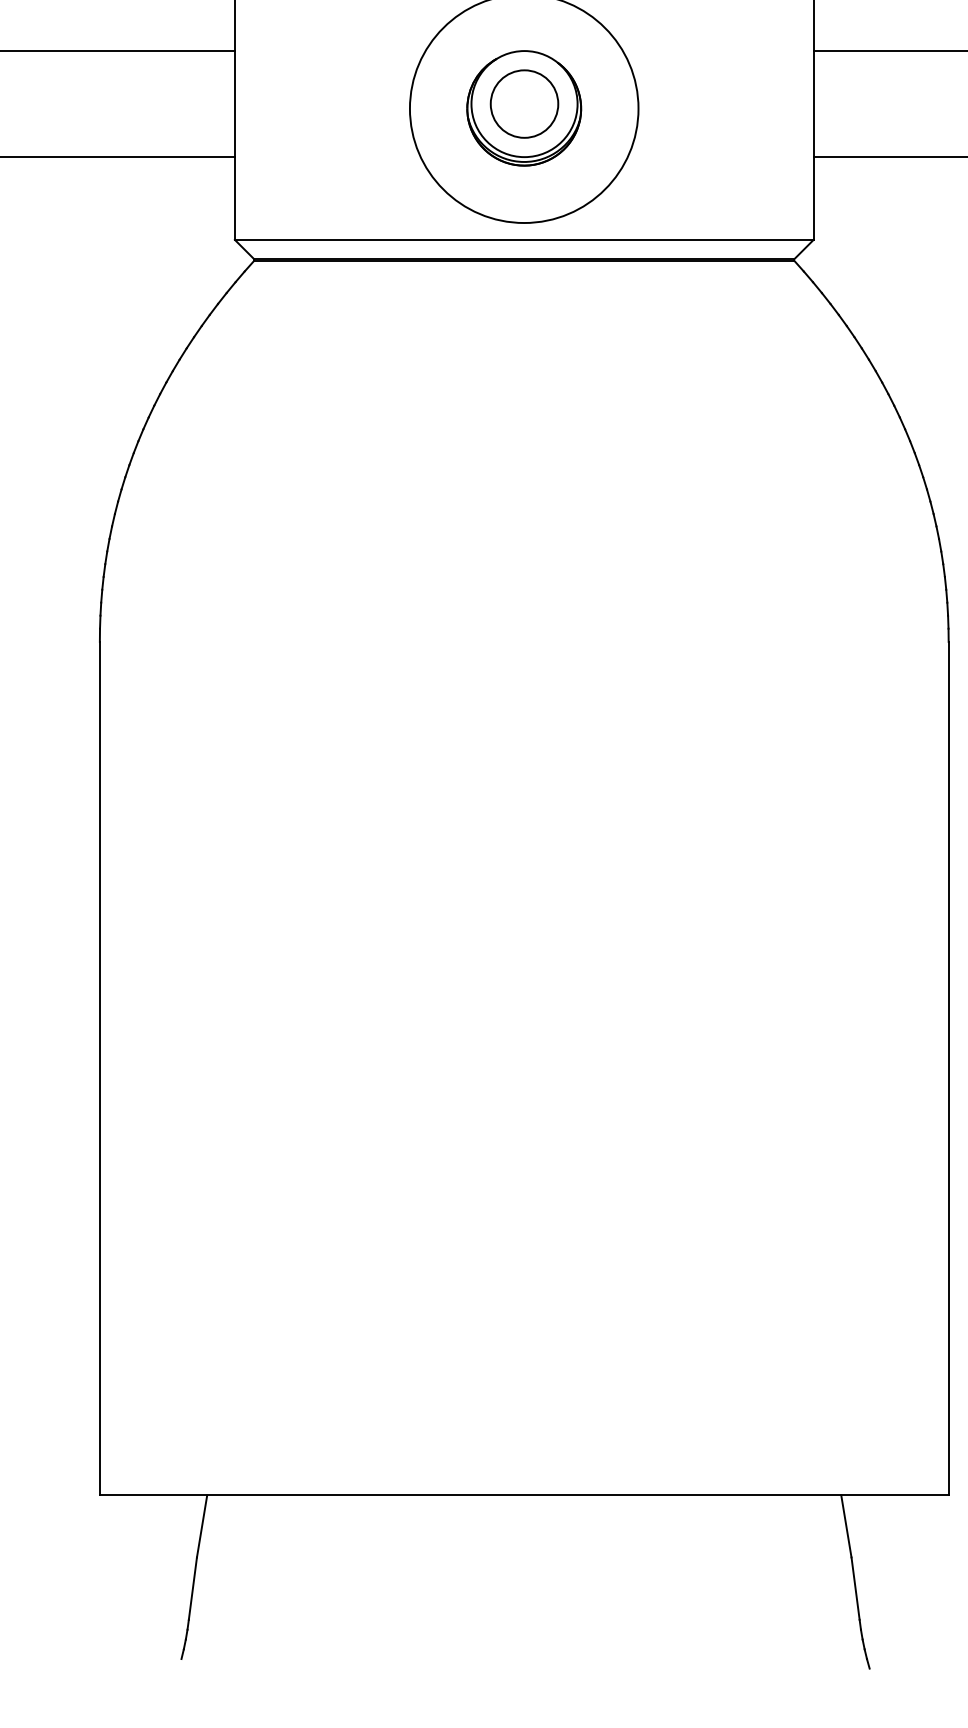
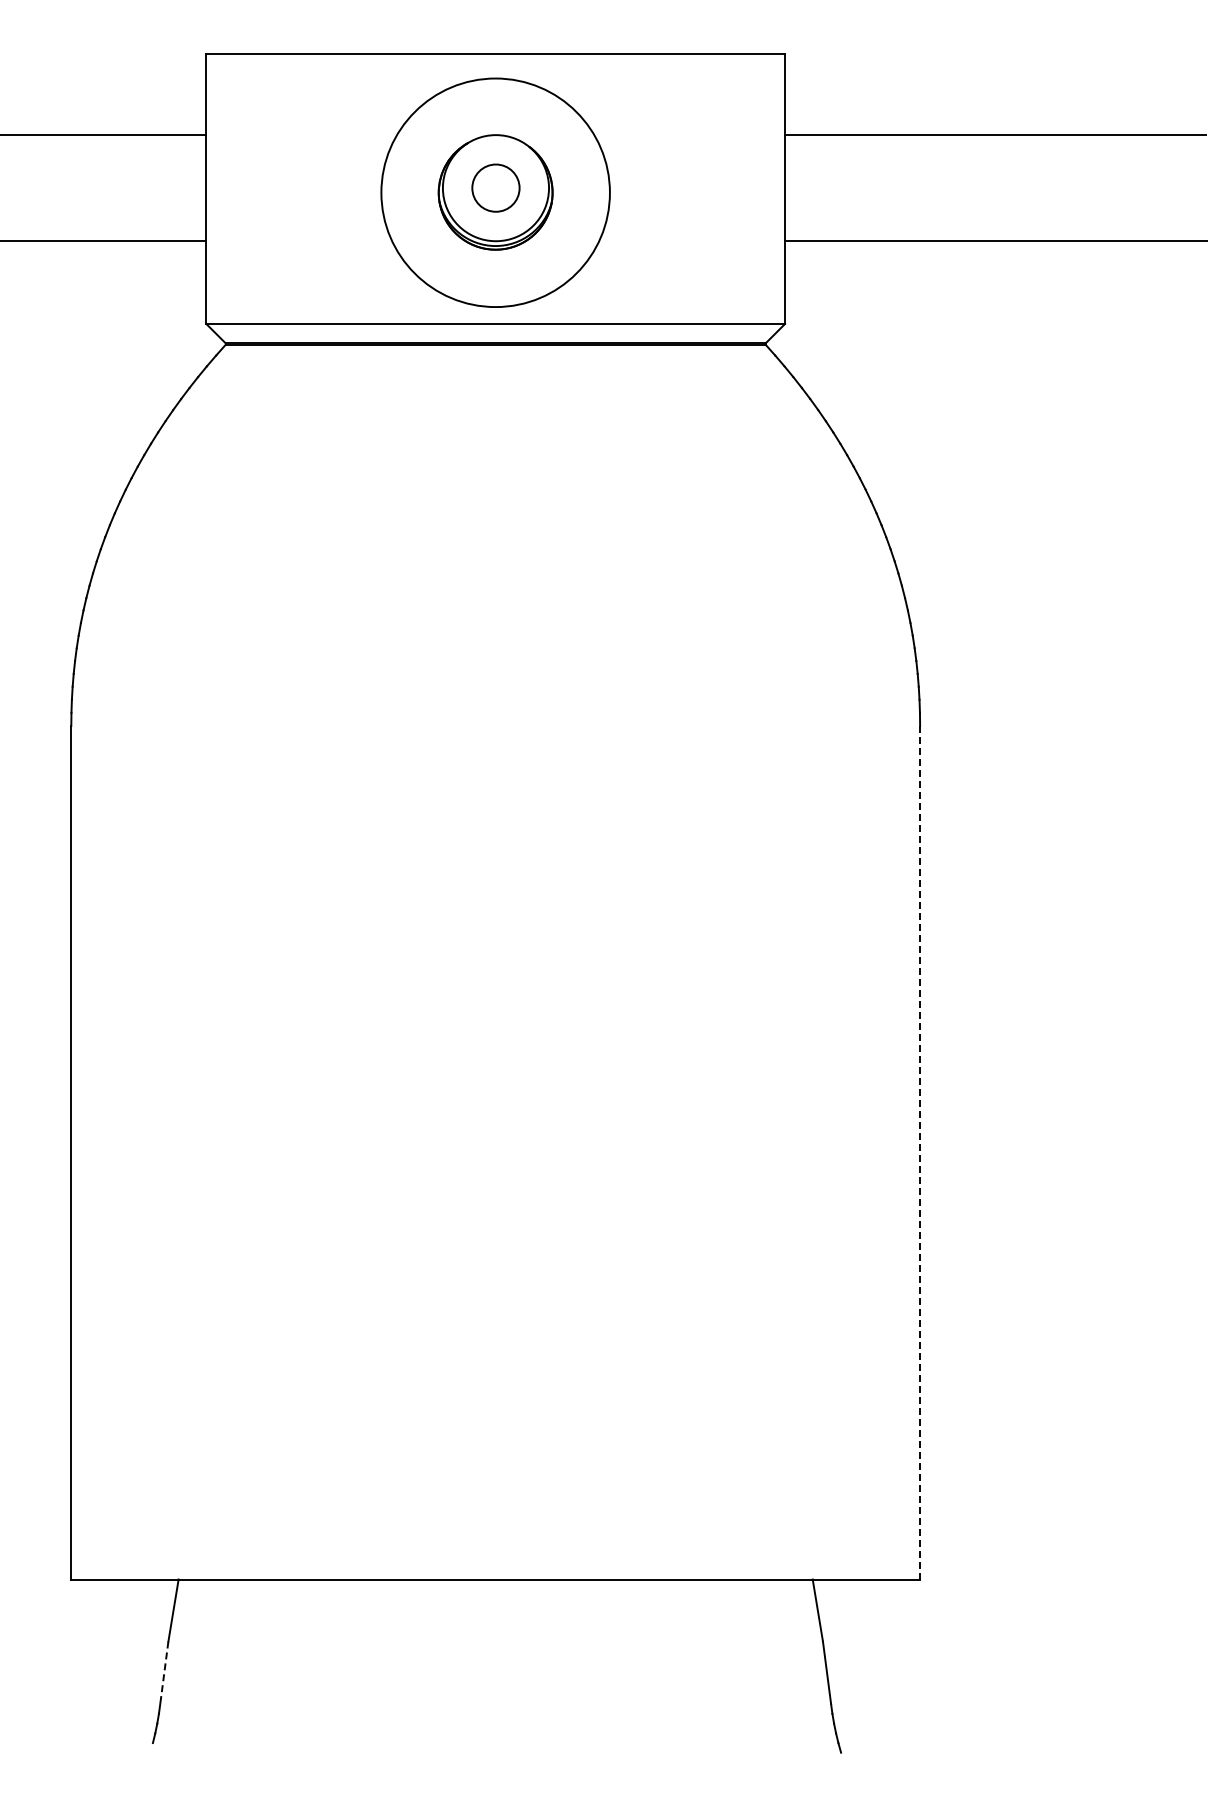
circle: (524, 103) -> (495, 187), size x0.7
line: (949, 1068) -> (920, 1152), solid -> dashed
line: (193, 1589) -> (164, 1673), solid -> dashed

